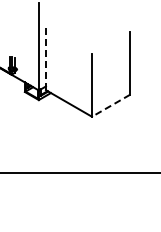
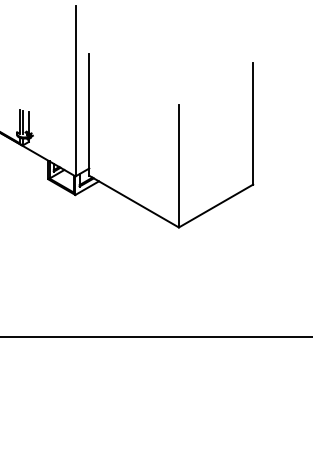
line: (45, 58) -> (88, 114), dashed -> solid
line: (110, 106) -> (214, 207), dashed -> solid

